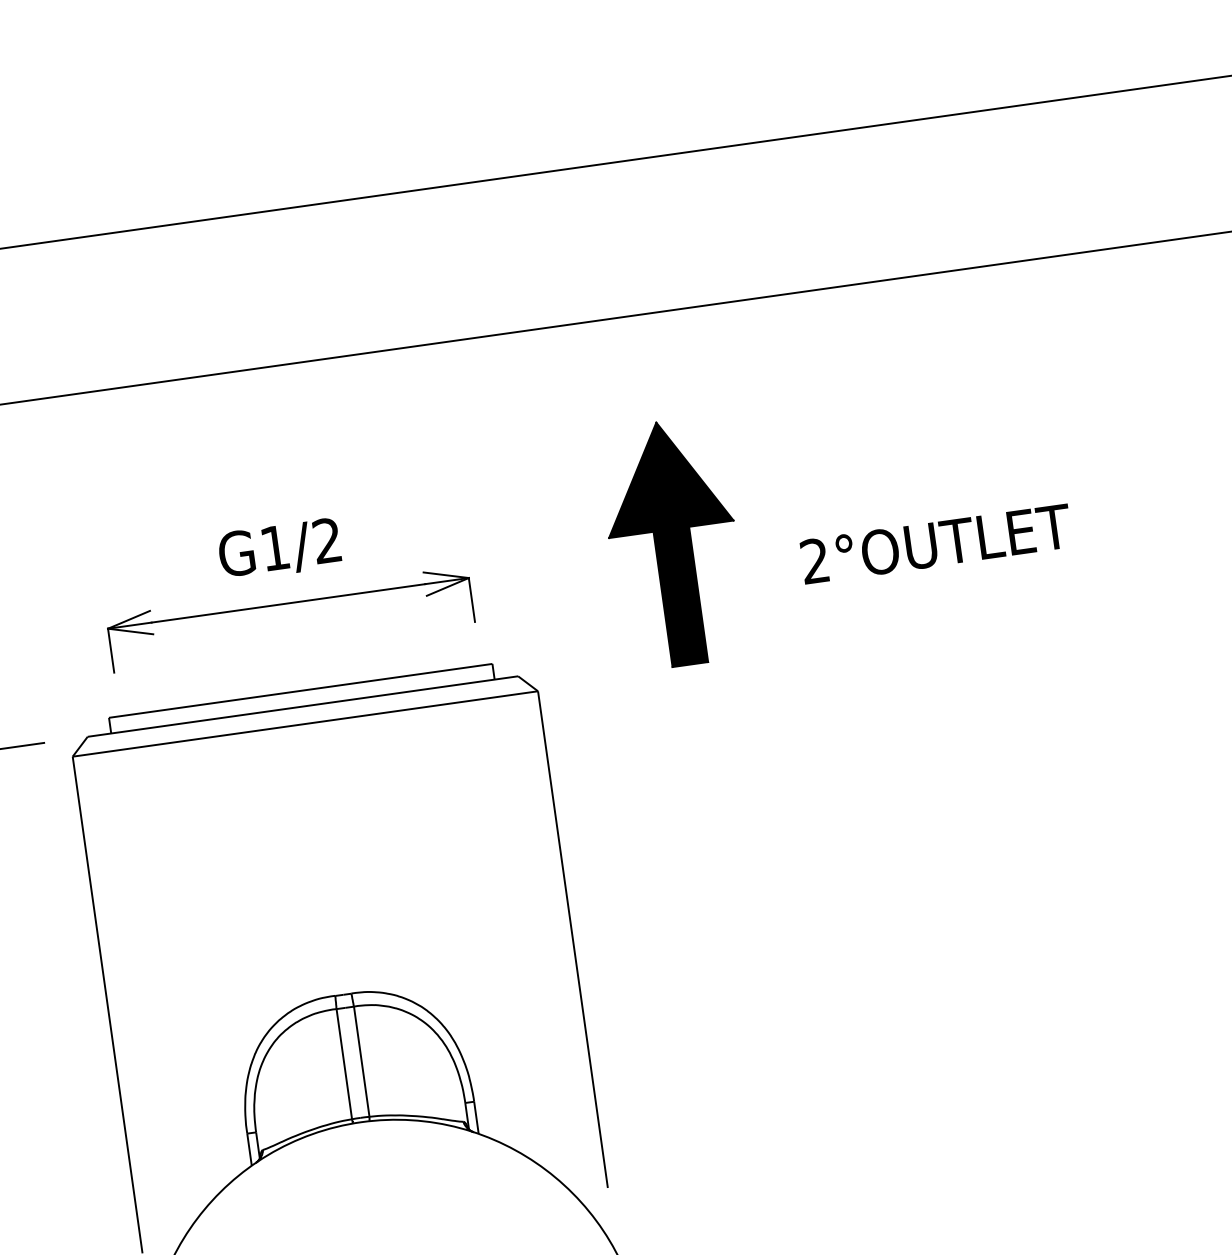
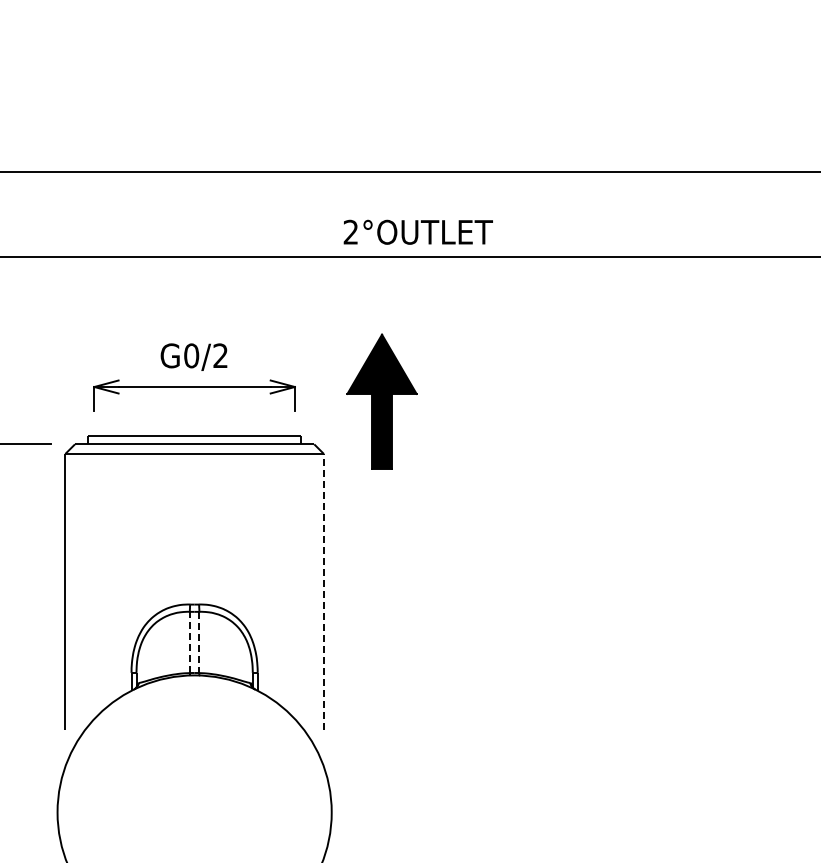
text: (934, 542) -> (417, 231), moved
part: (672, 543) -> (381, 401), moved
text: (274, 547) -> (191, 355), G1/2 -> G0/2
line: (571, 938) -> (323, 591), solid -> dashed
line: (361, 1061) -> (199, 642), solid -> dashed
line: (343, 1064) -> (189, 642), solid -> dashed

